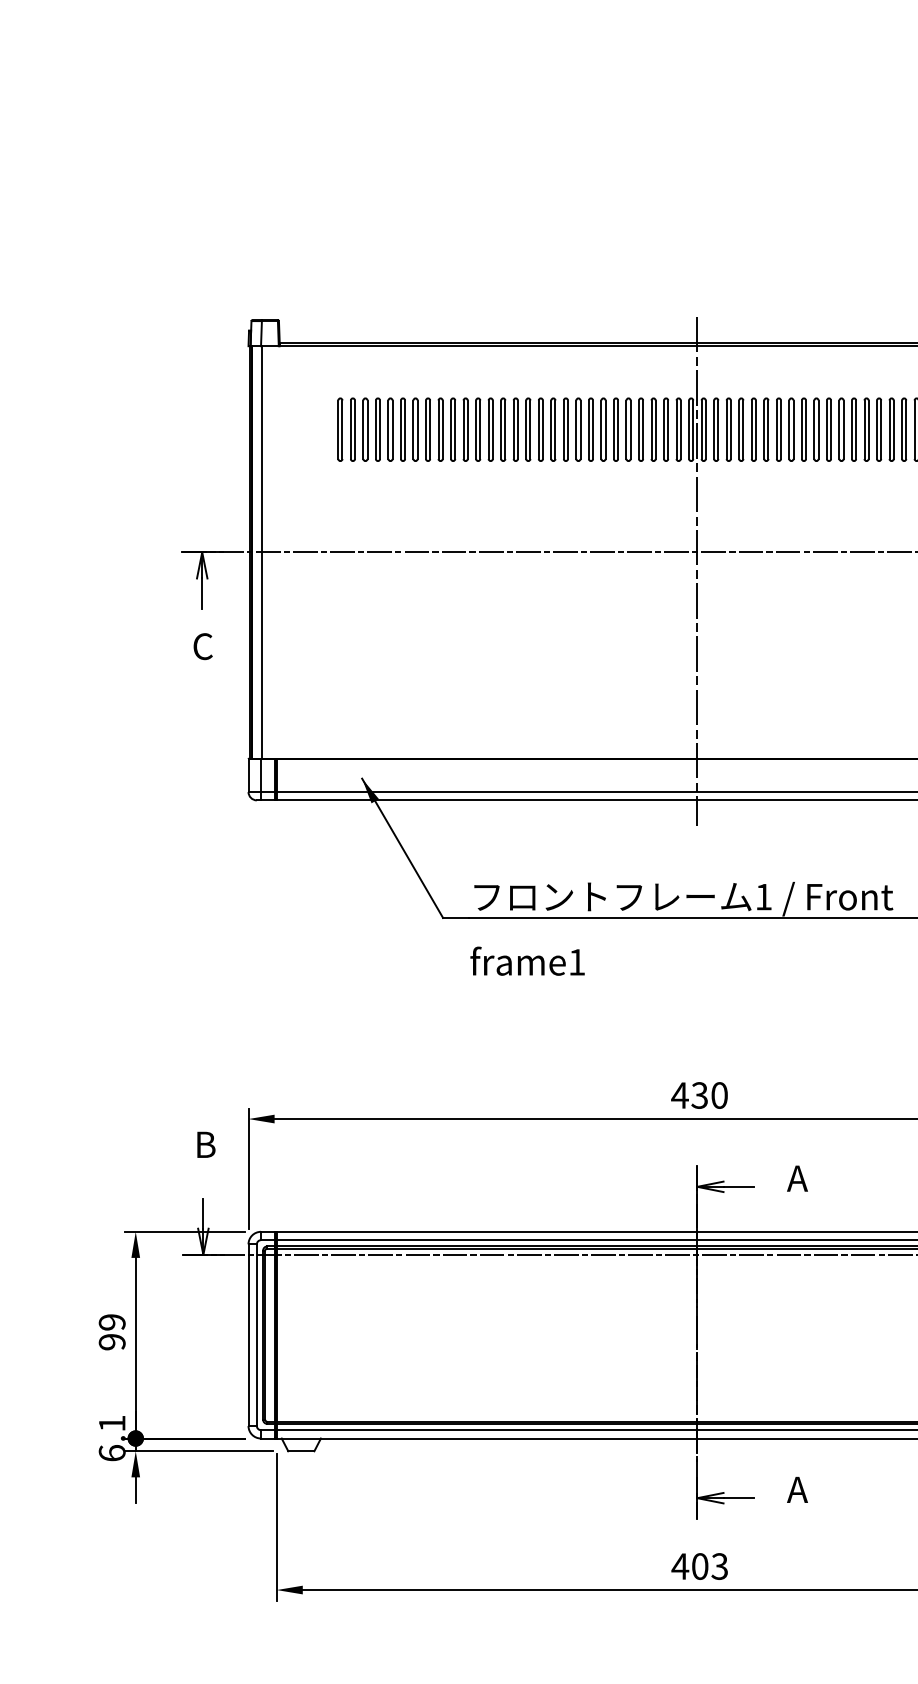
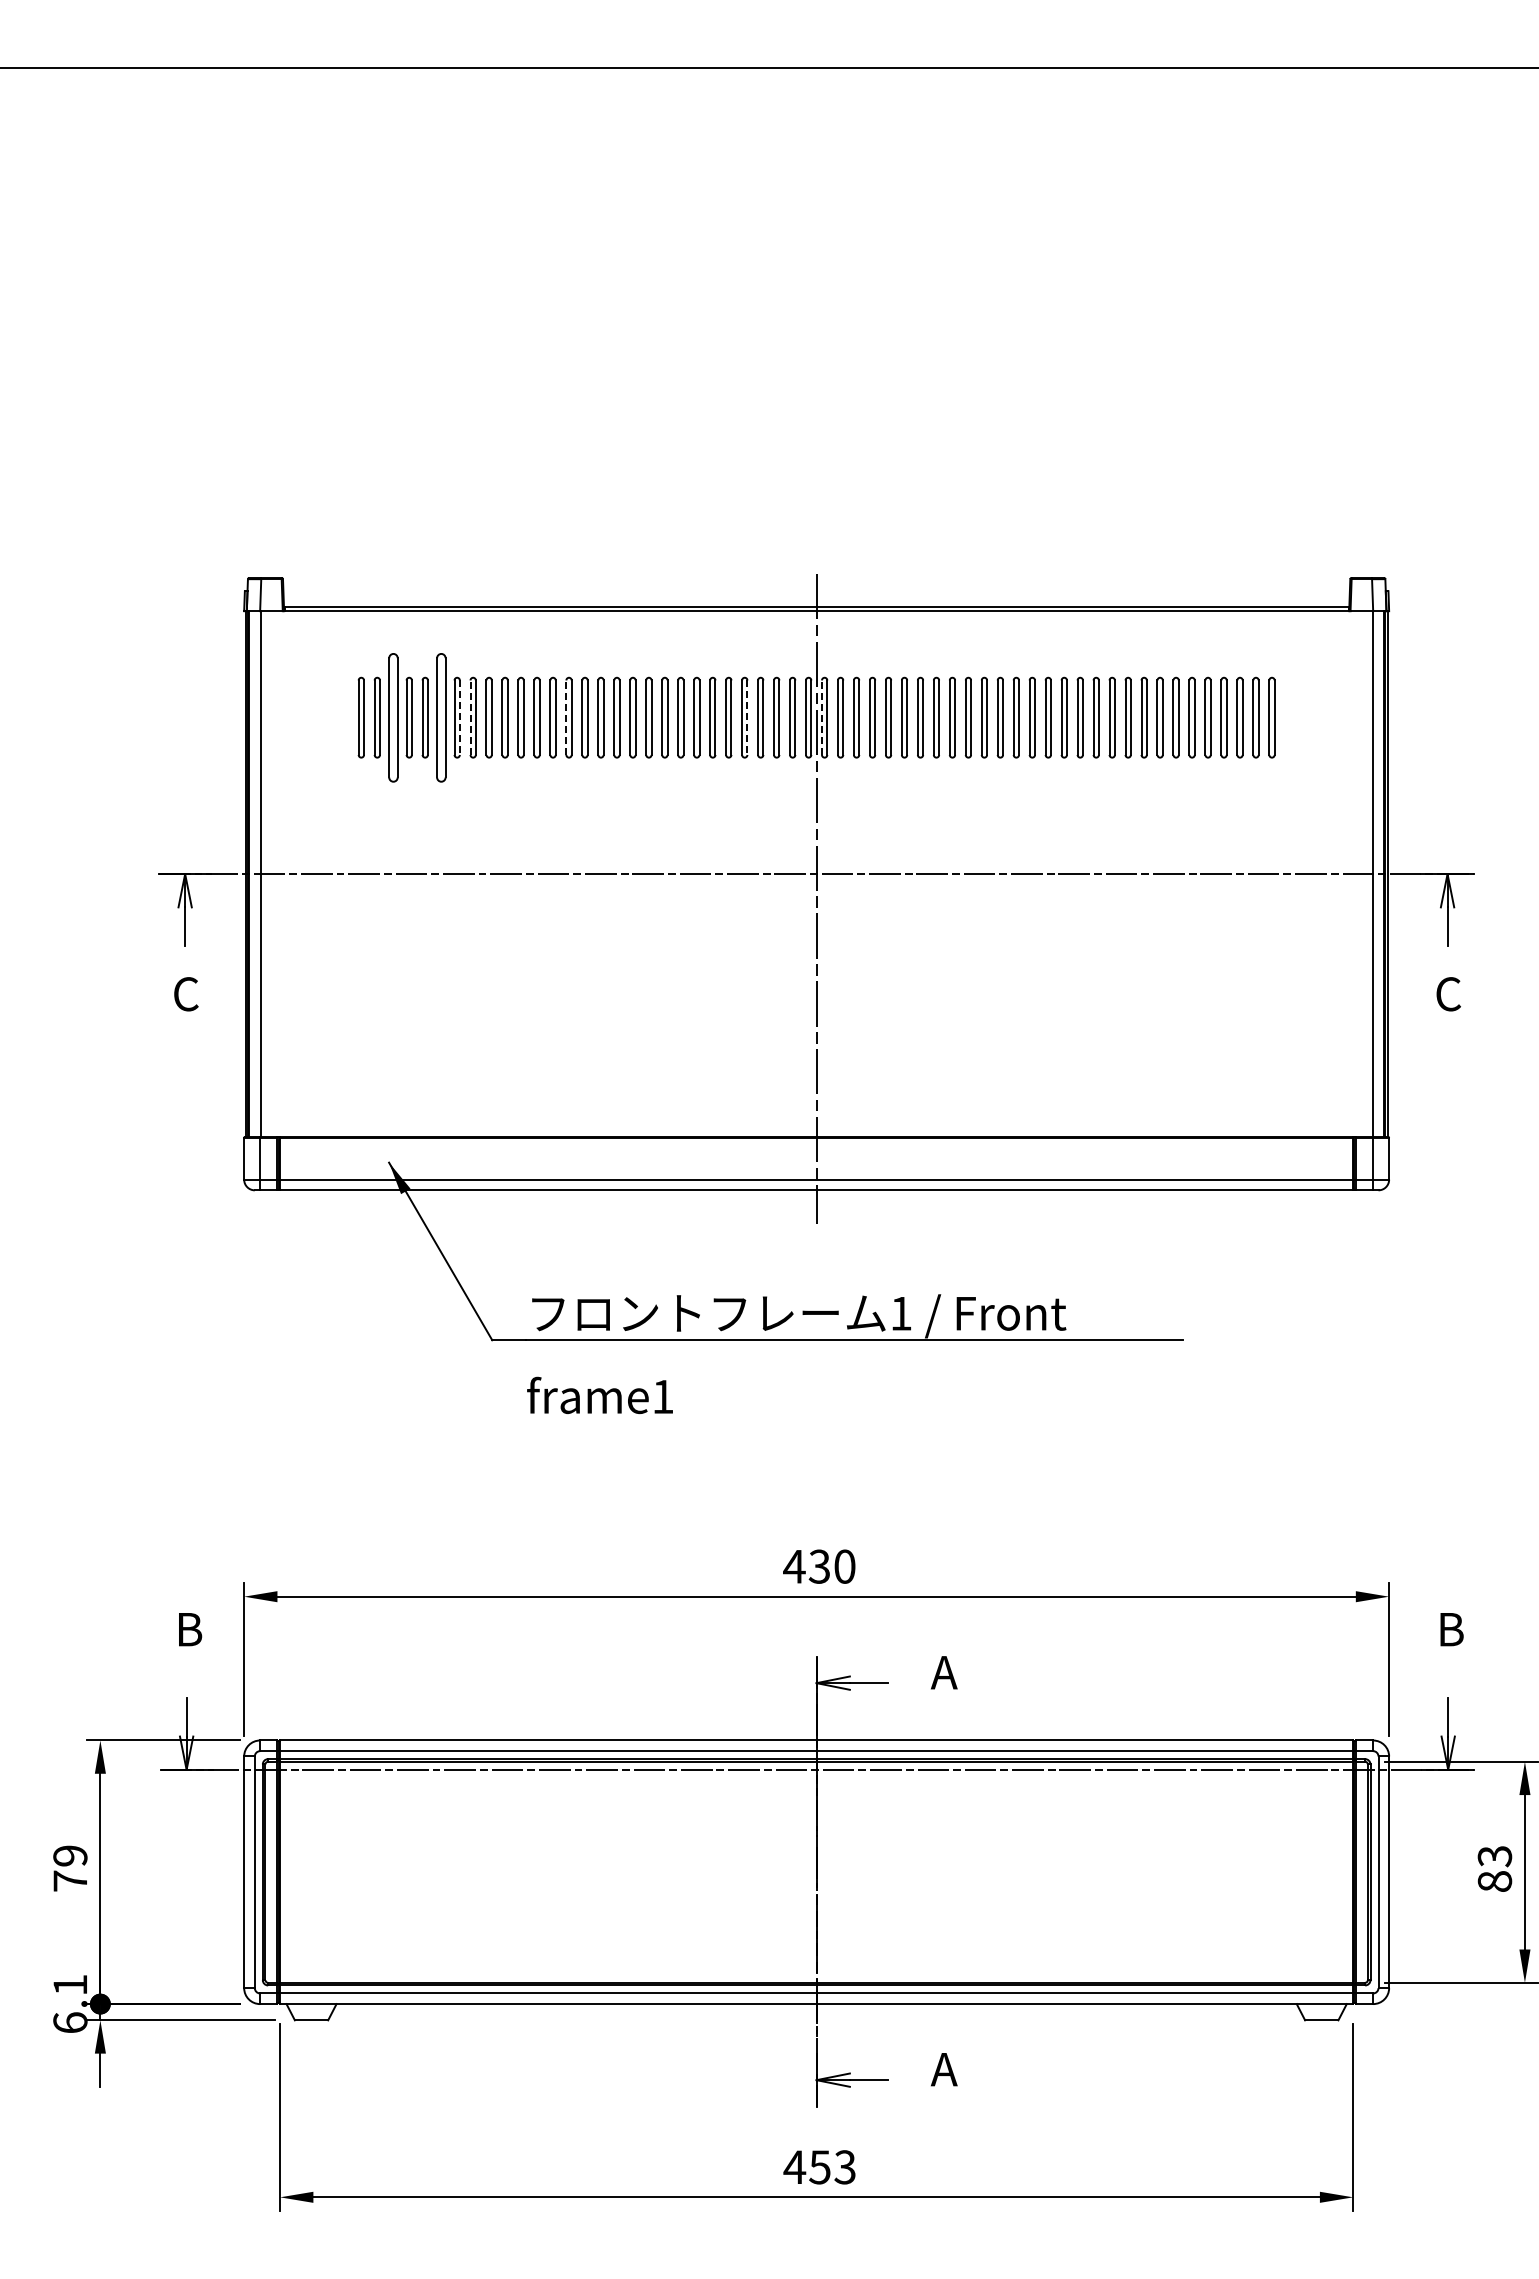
part: (364, 429) -> (392, 717), size x1.6
part: (402, 429) -> (440, 717), size x1.6
line: (426, 429) -> (470, 717), solid -> dashed
line: (501, 429) -> (566, 717), solid -> dashed
line: (701, 429) -> (821, 717), solid -> dashed
line: (417, 430) -> (459, 718), solid -> dashed
line: (643, 430) -> (747, 718), solid -> dashed
text: (112, 1341) -> (70, 1880), 99 -> 79
text: (699, 1566) -> (819, 2167), 403 -> 453

